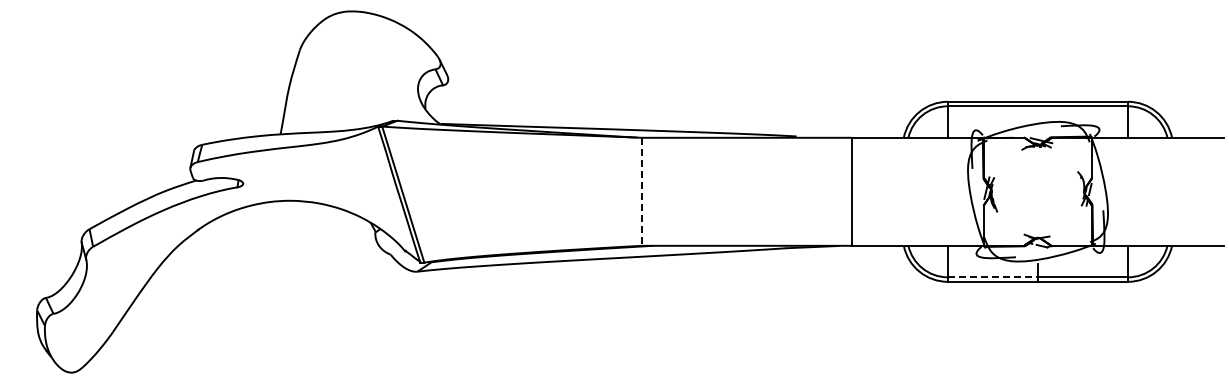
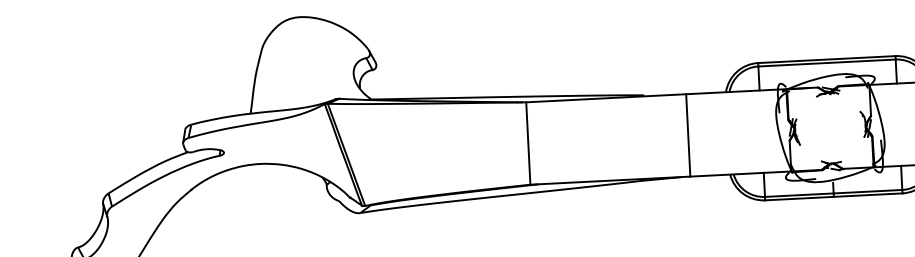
line: (641, 192) -> (528, 144), dashed -> solid
line: (993, 277) -> (799, 195), dashed -> solid

